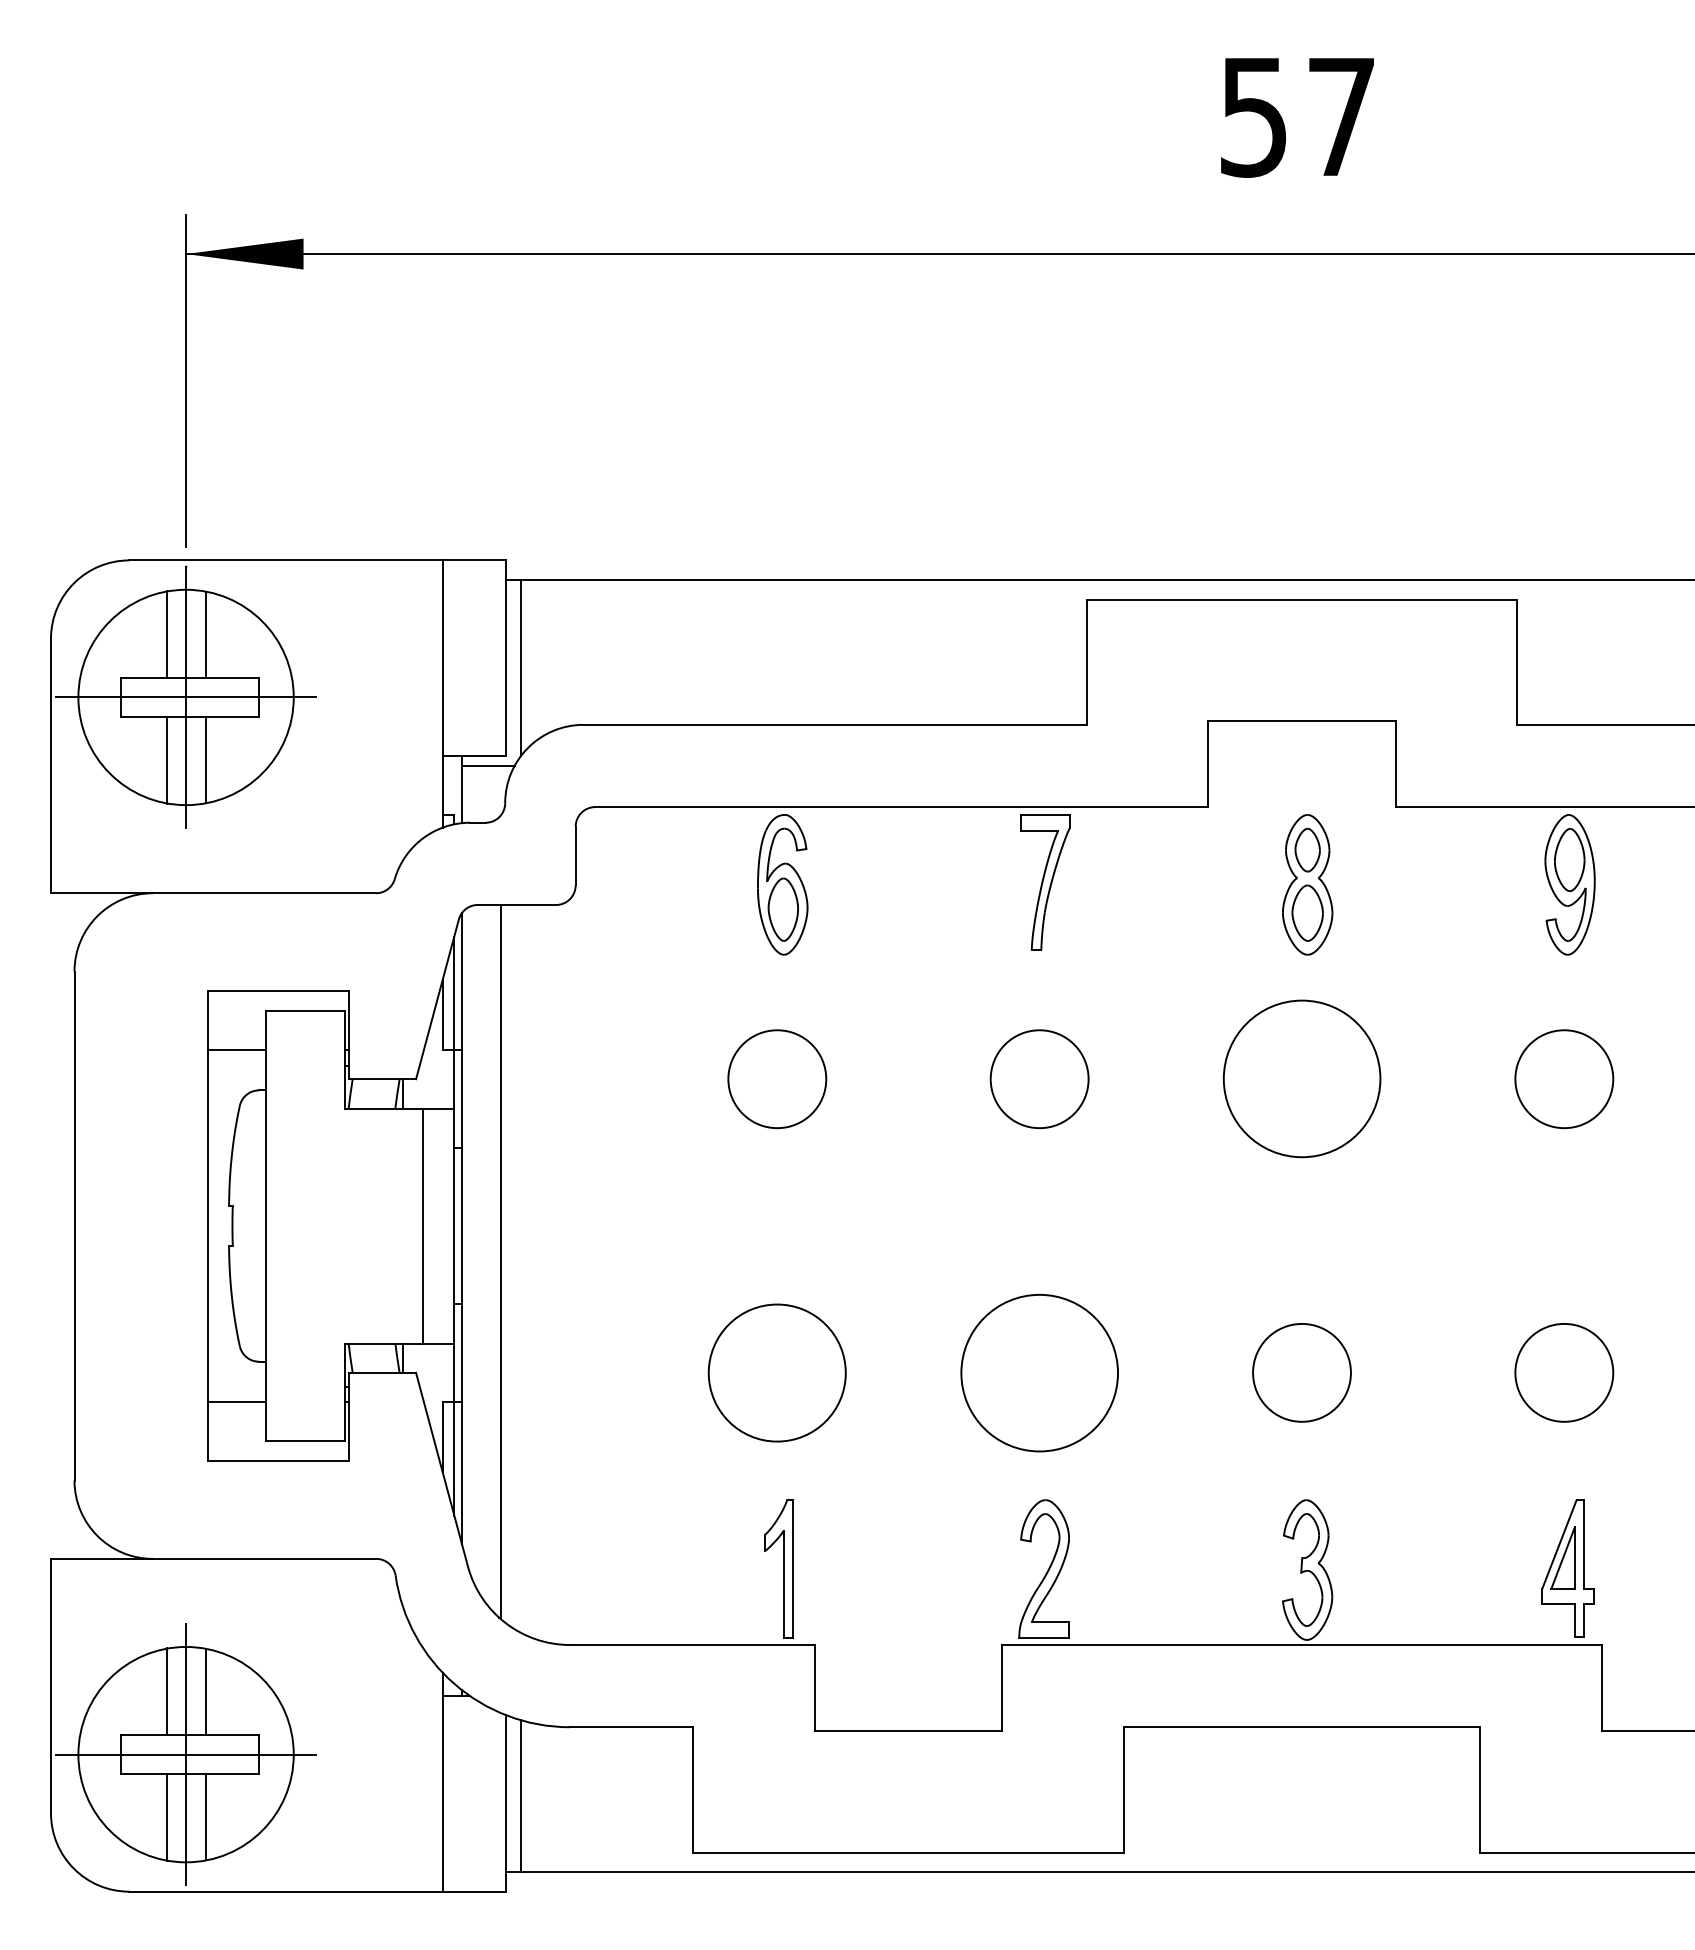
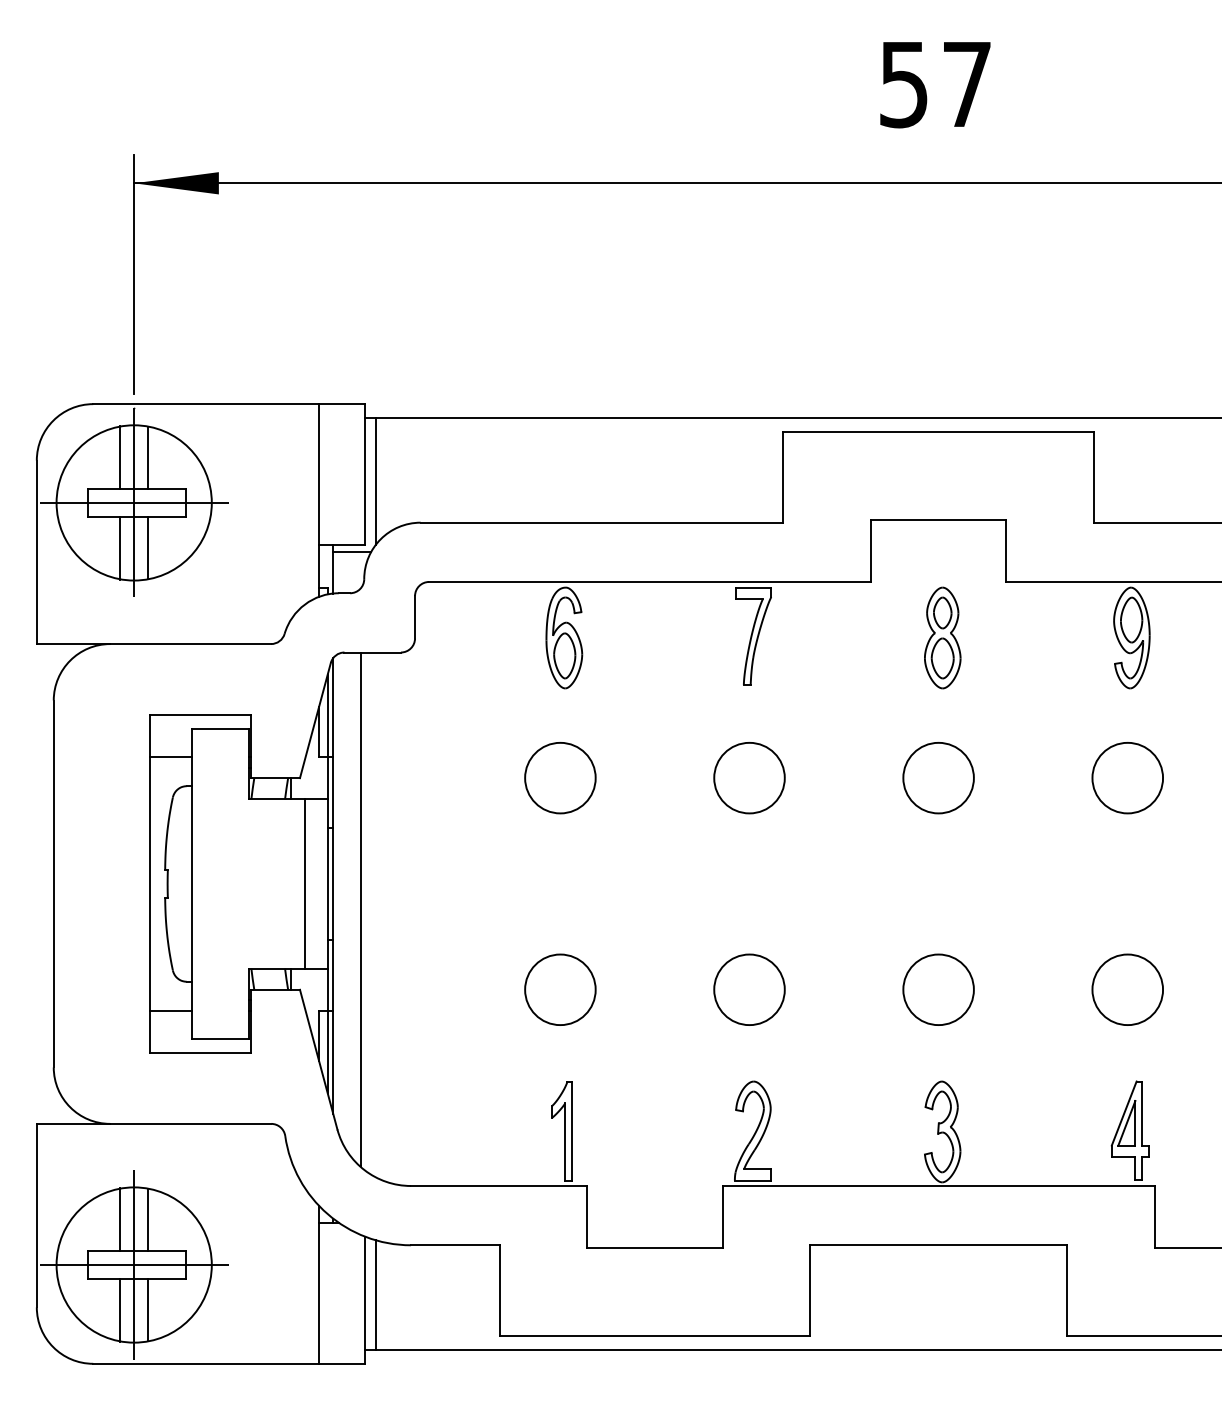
circle: (1301, 1079) -> (938, 778), size x0.62
circle: (777, 1372) -> (560, 989), size x0.71
circle: (1039, 1372) -> (749, 989), size x0.62

